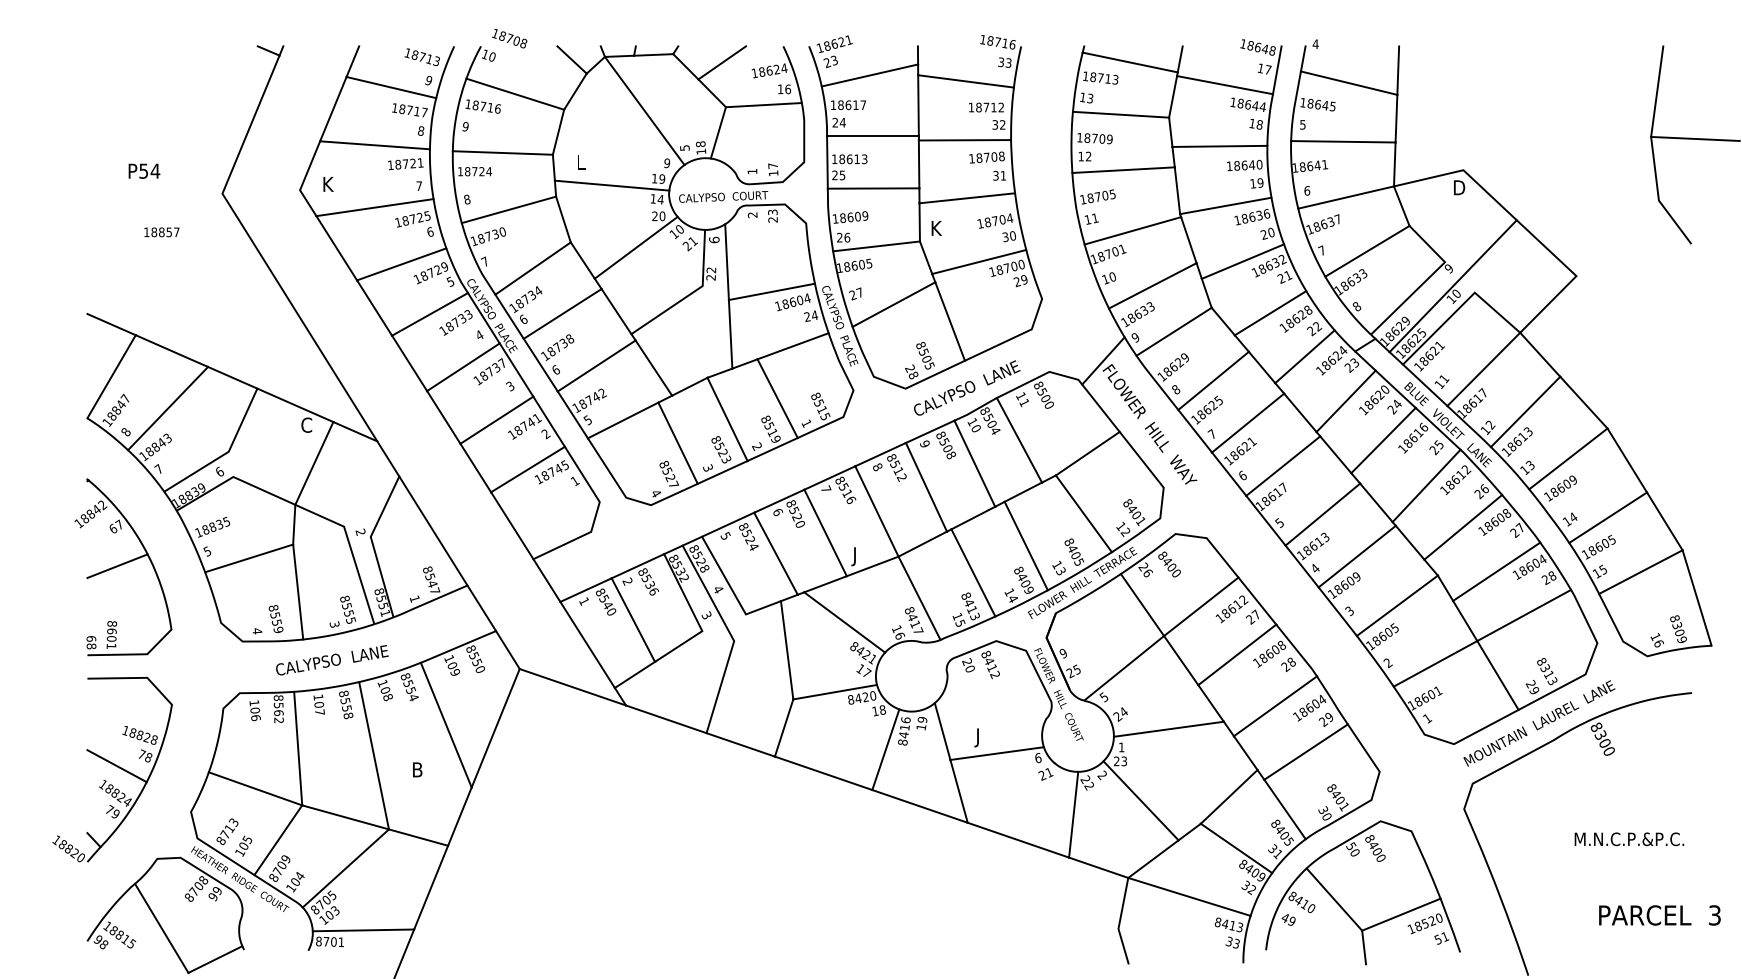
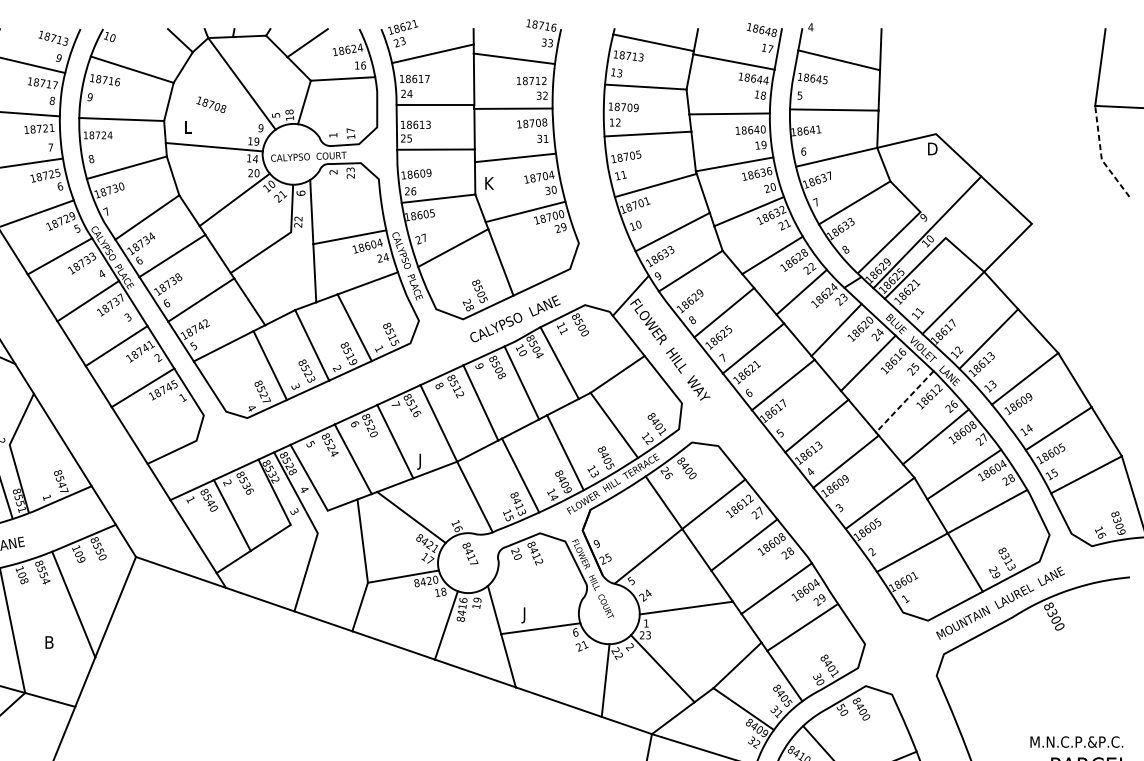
text: (509, 38) -> (211, 104), moved
line: (1658, 195) -> (1101, 155), solid -> dashed
line: (1426, 485) -> (904, 401), solid -> dashed
text: (914, 619) -> (470, 553), moved
text: (1629, 839) -> (1076, 742), moved

